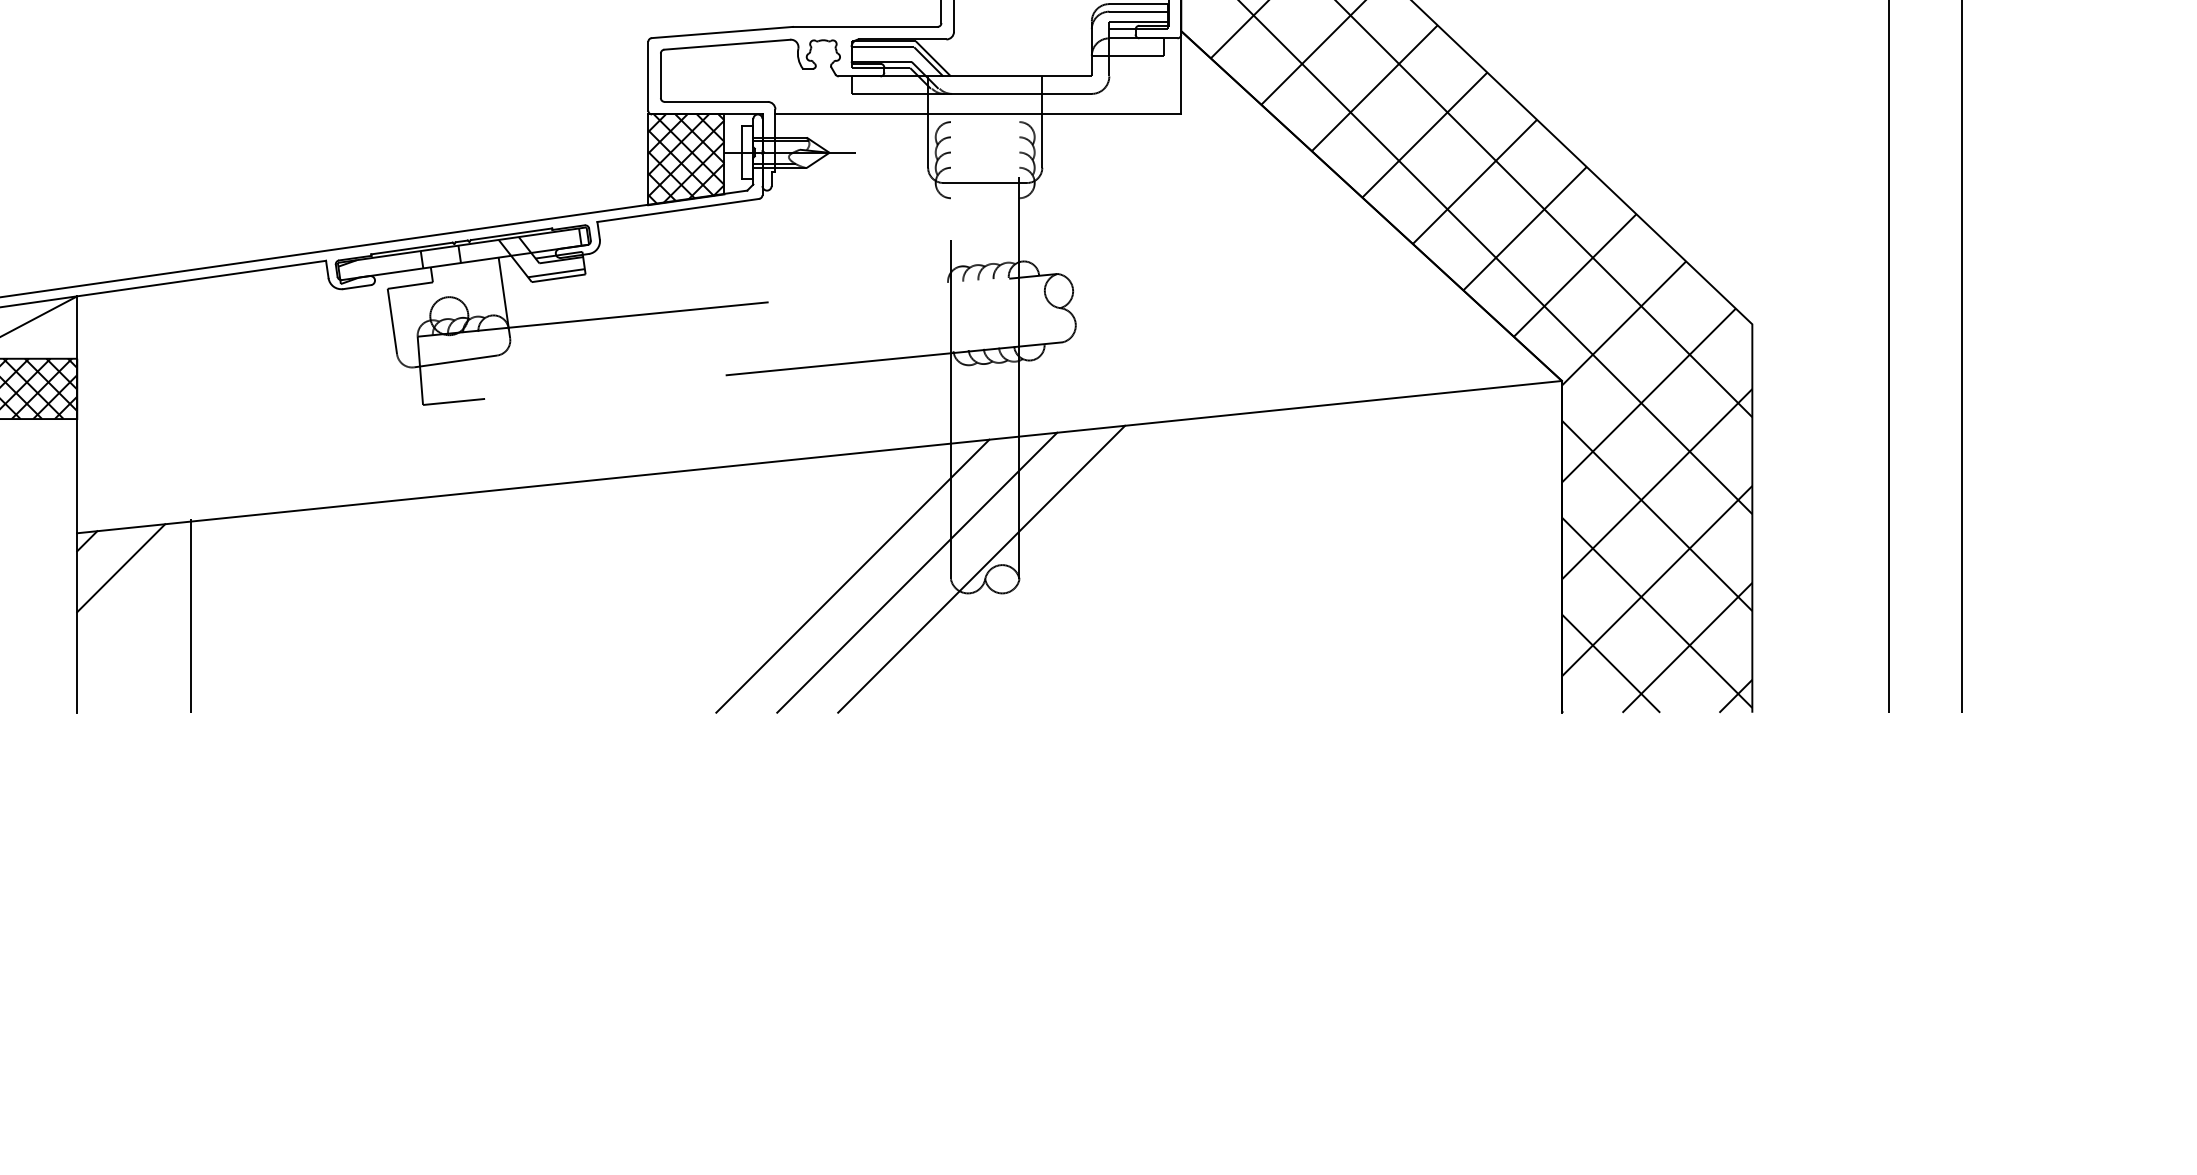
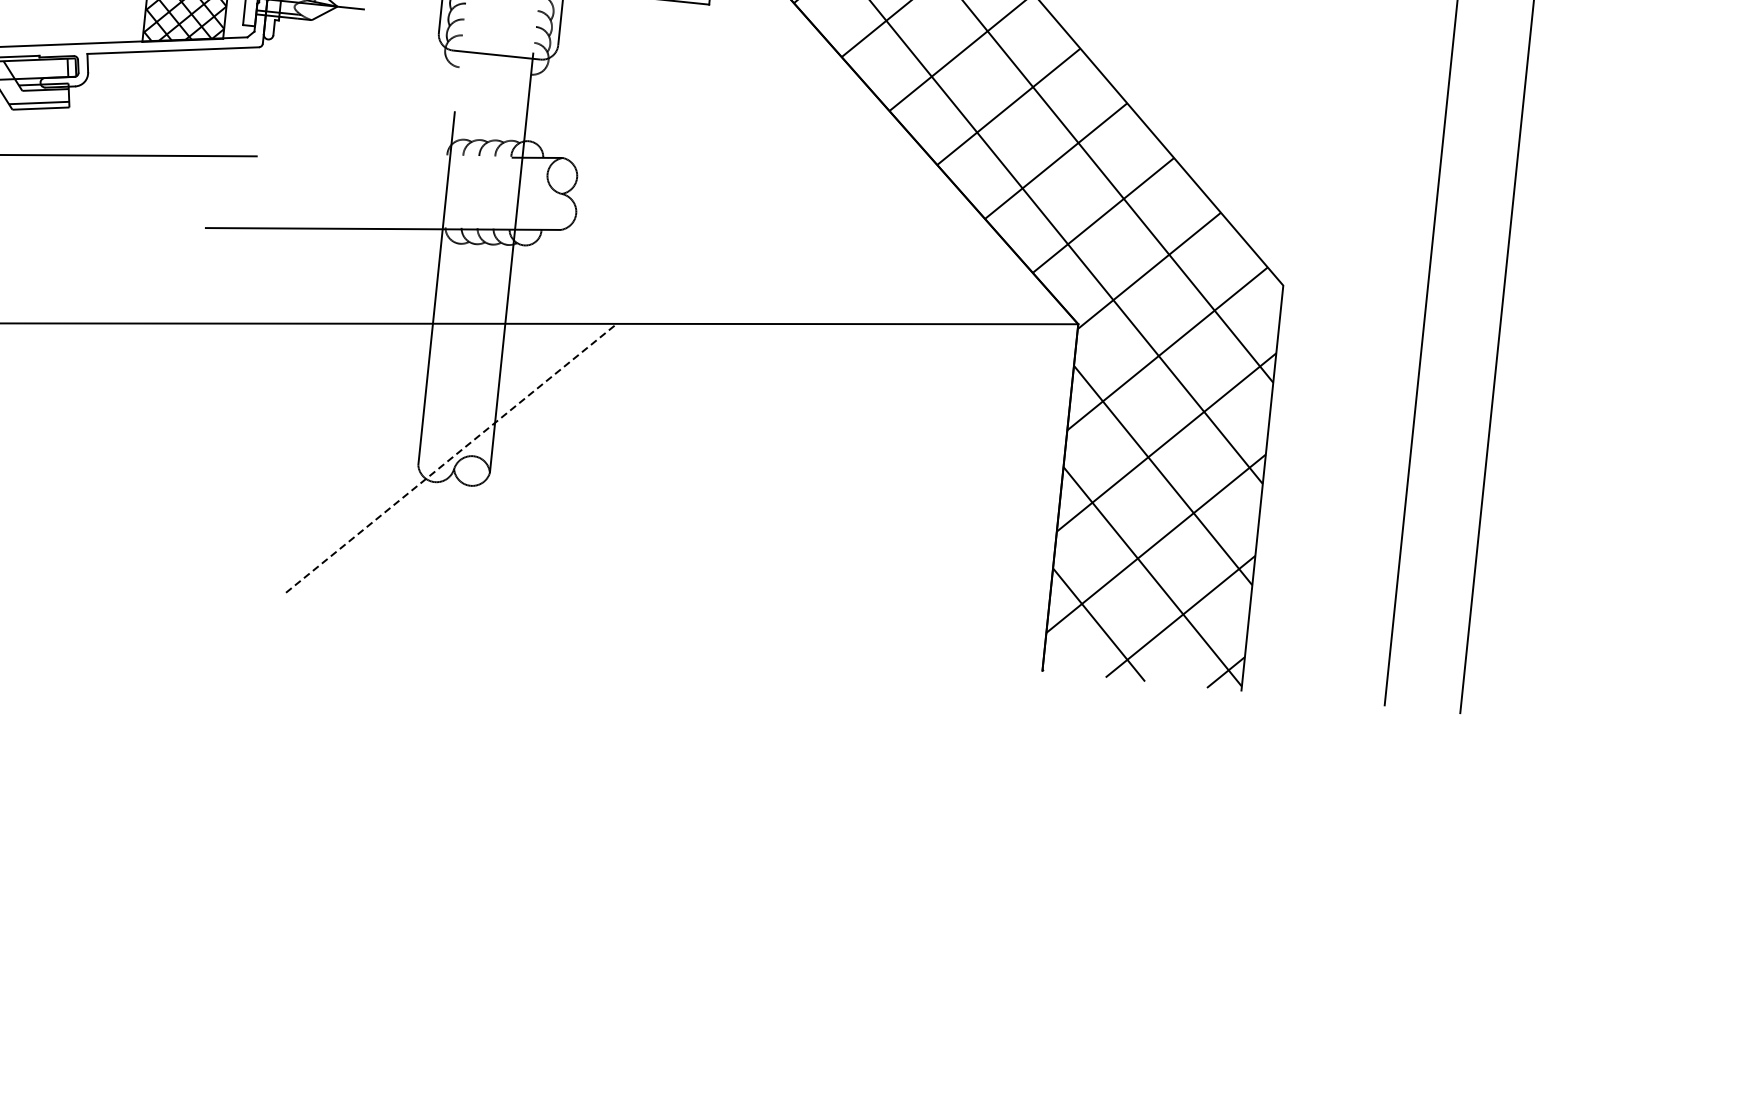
line: (981, 569) -> (451, 458), solid -> dashed
line: (917, 572) -> (384, 454), removed
line: (852, 575) -> (315, 450), removed

